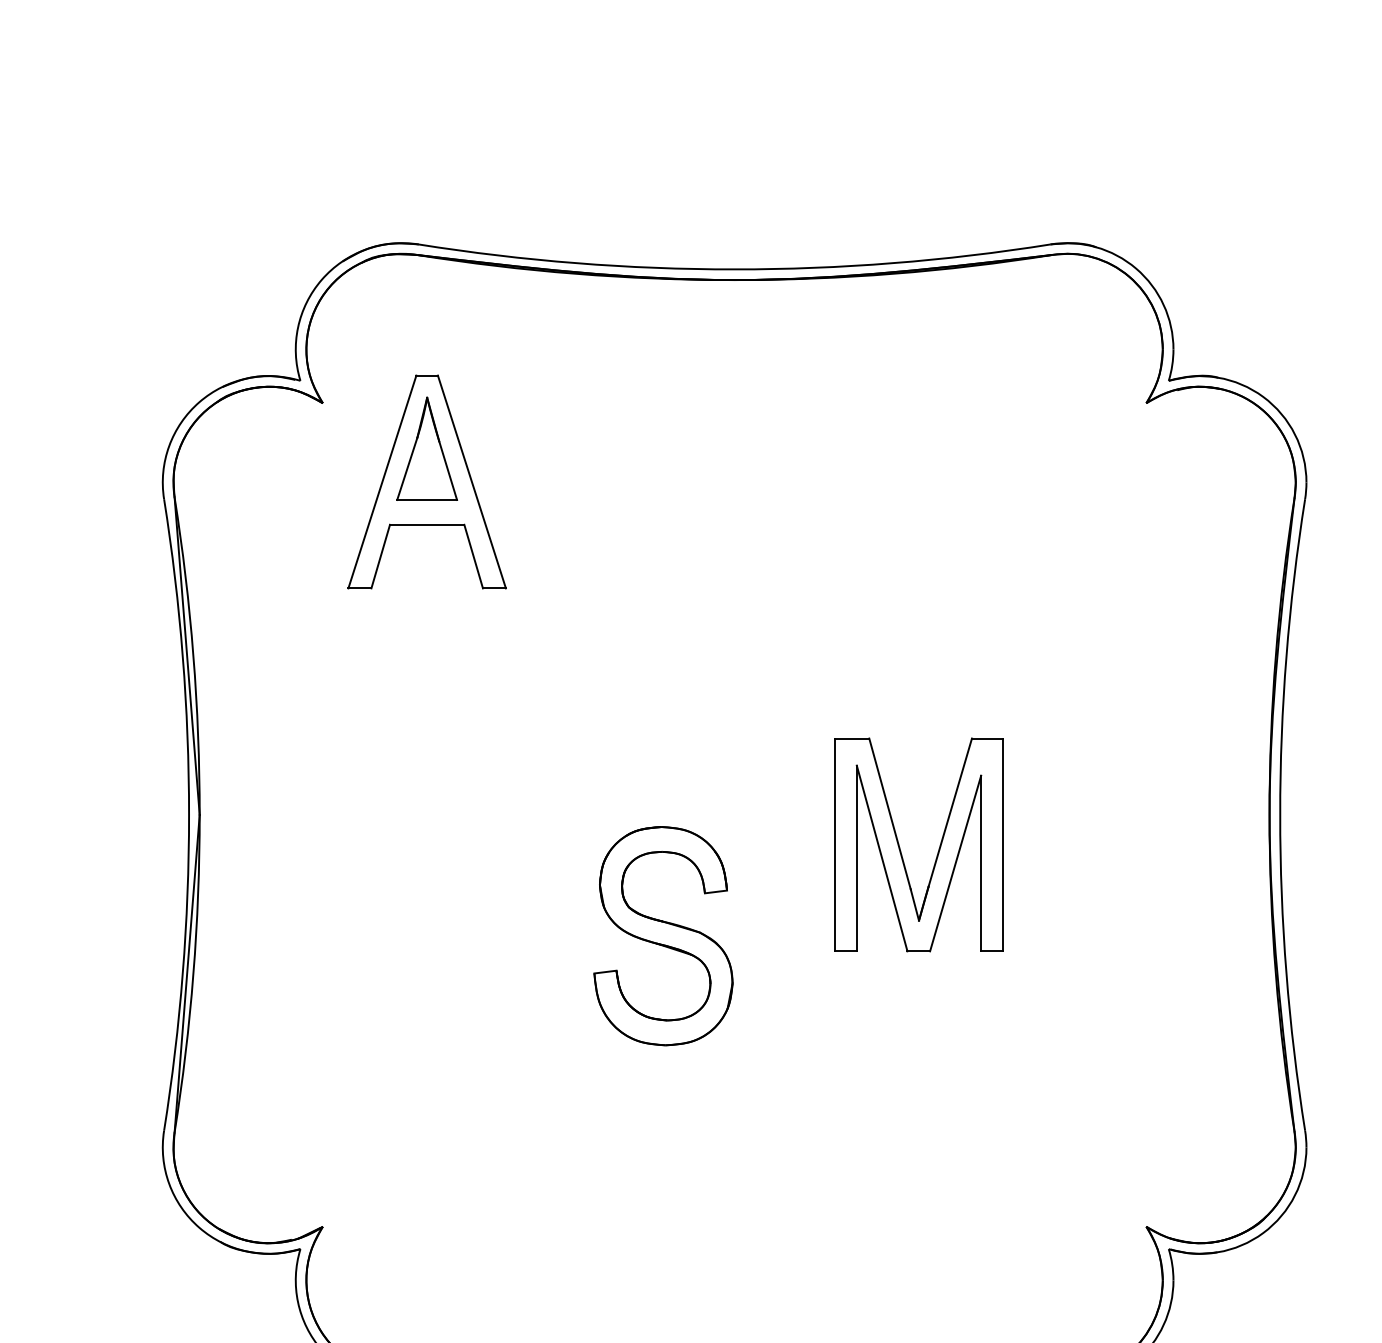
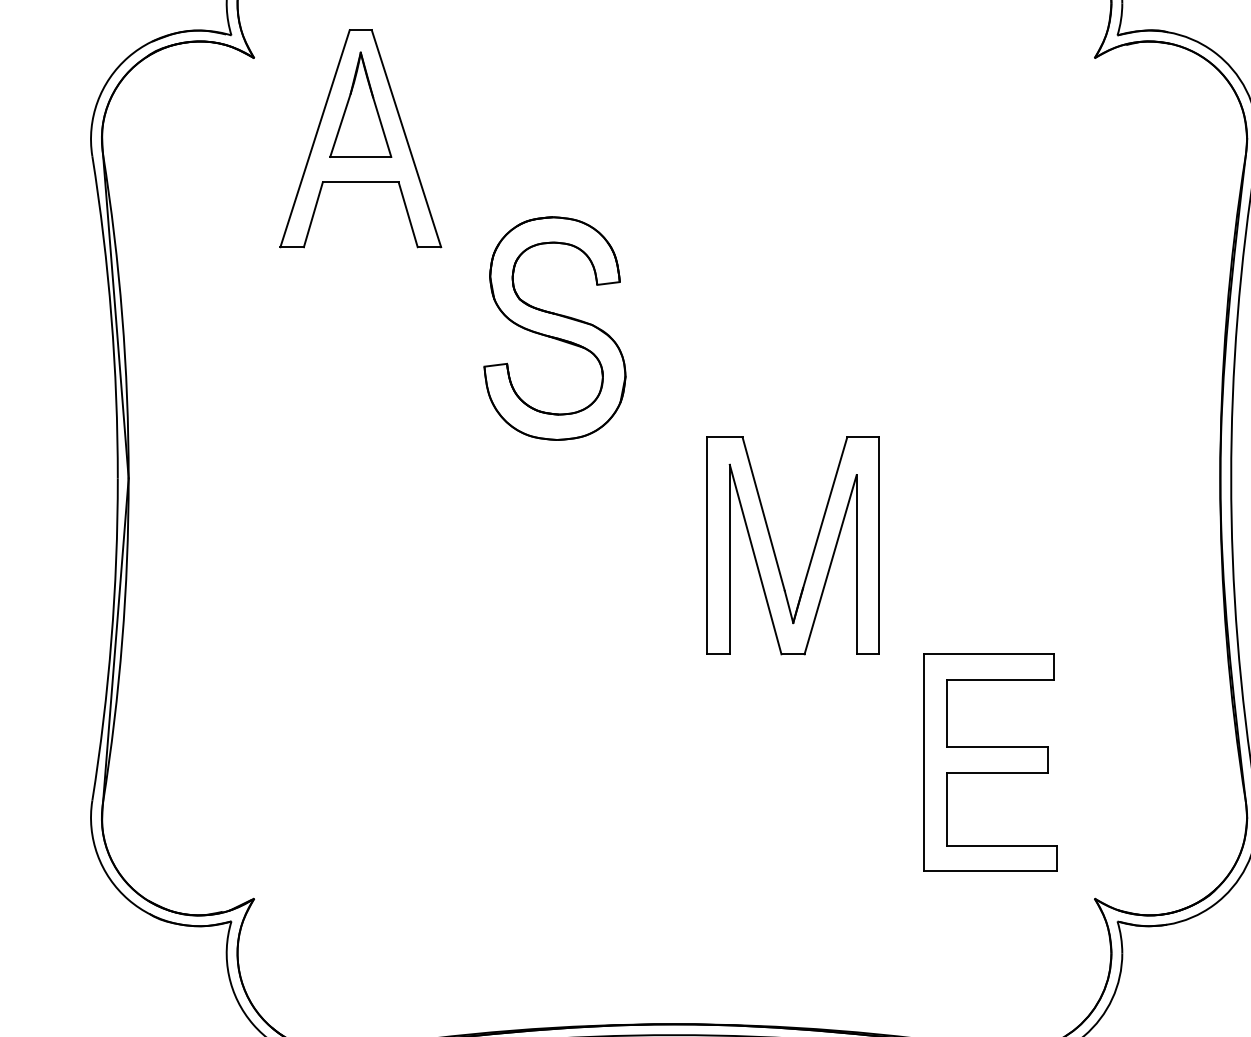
part: (900, 847) -> (774, 548), moved
part: (663, 936) -> (554, 328), moved
part: (1044, 1093) -> (990, 762), added

